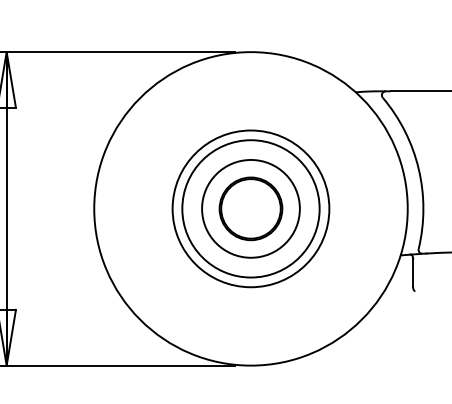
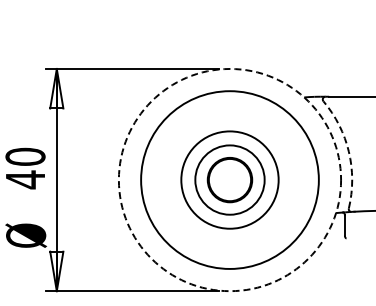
arc: (418, 168) -> (348, 151), solid -> dashed
circle: (250, 208) -> (229, 179), size x1.6
circle: (250, 208) -> (229, 179), solid -> dashed

